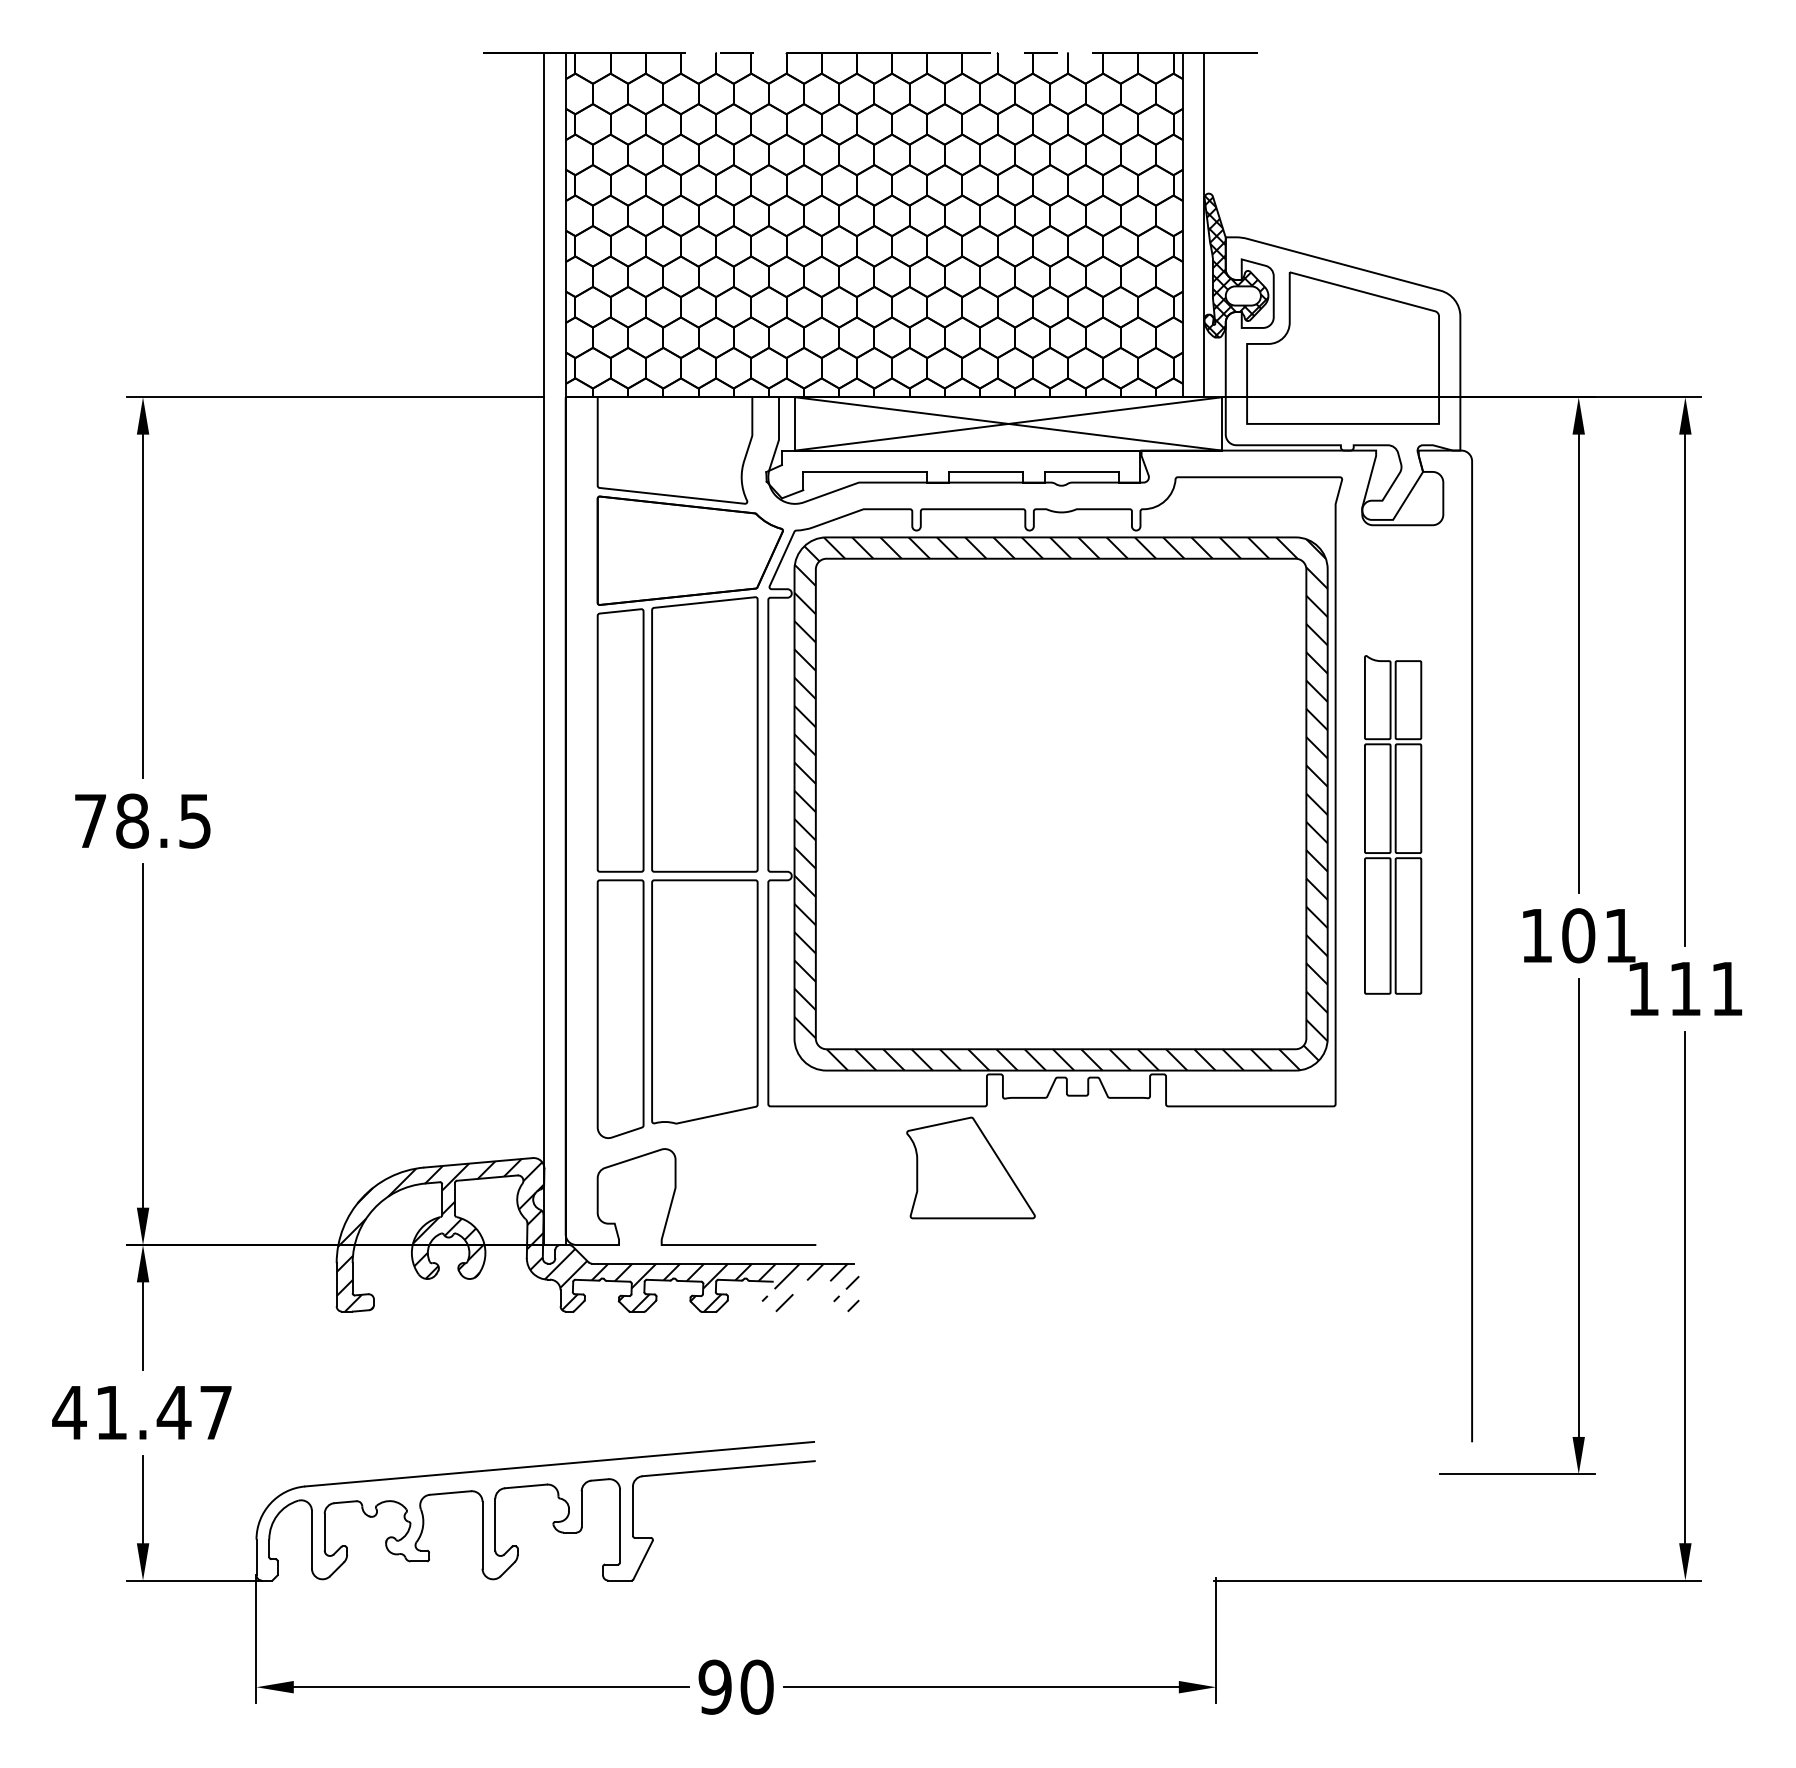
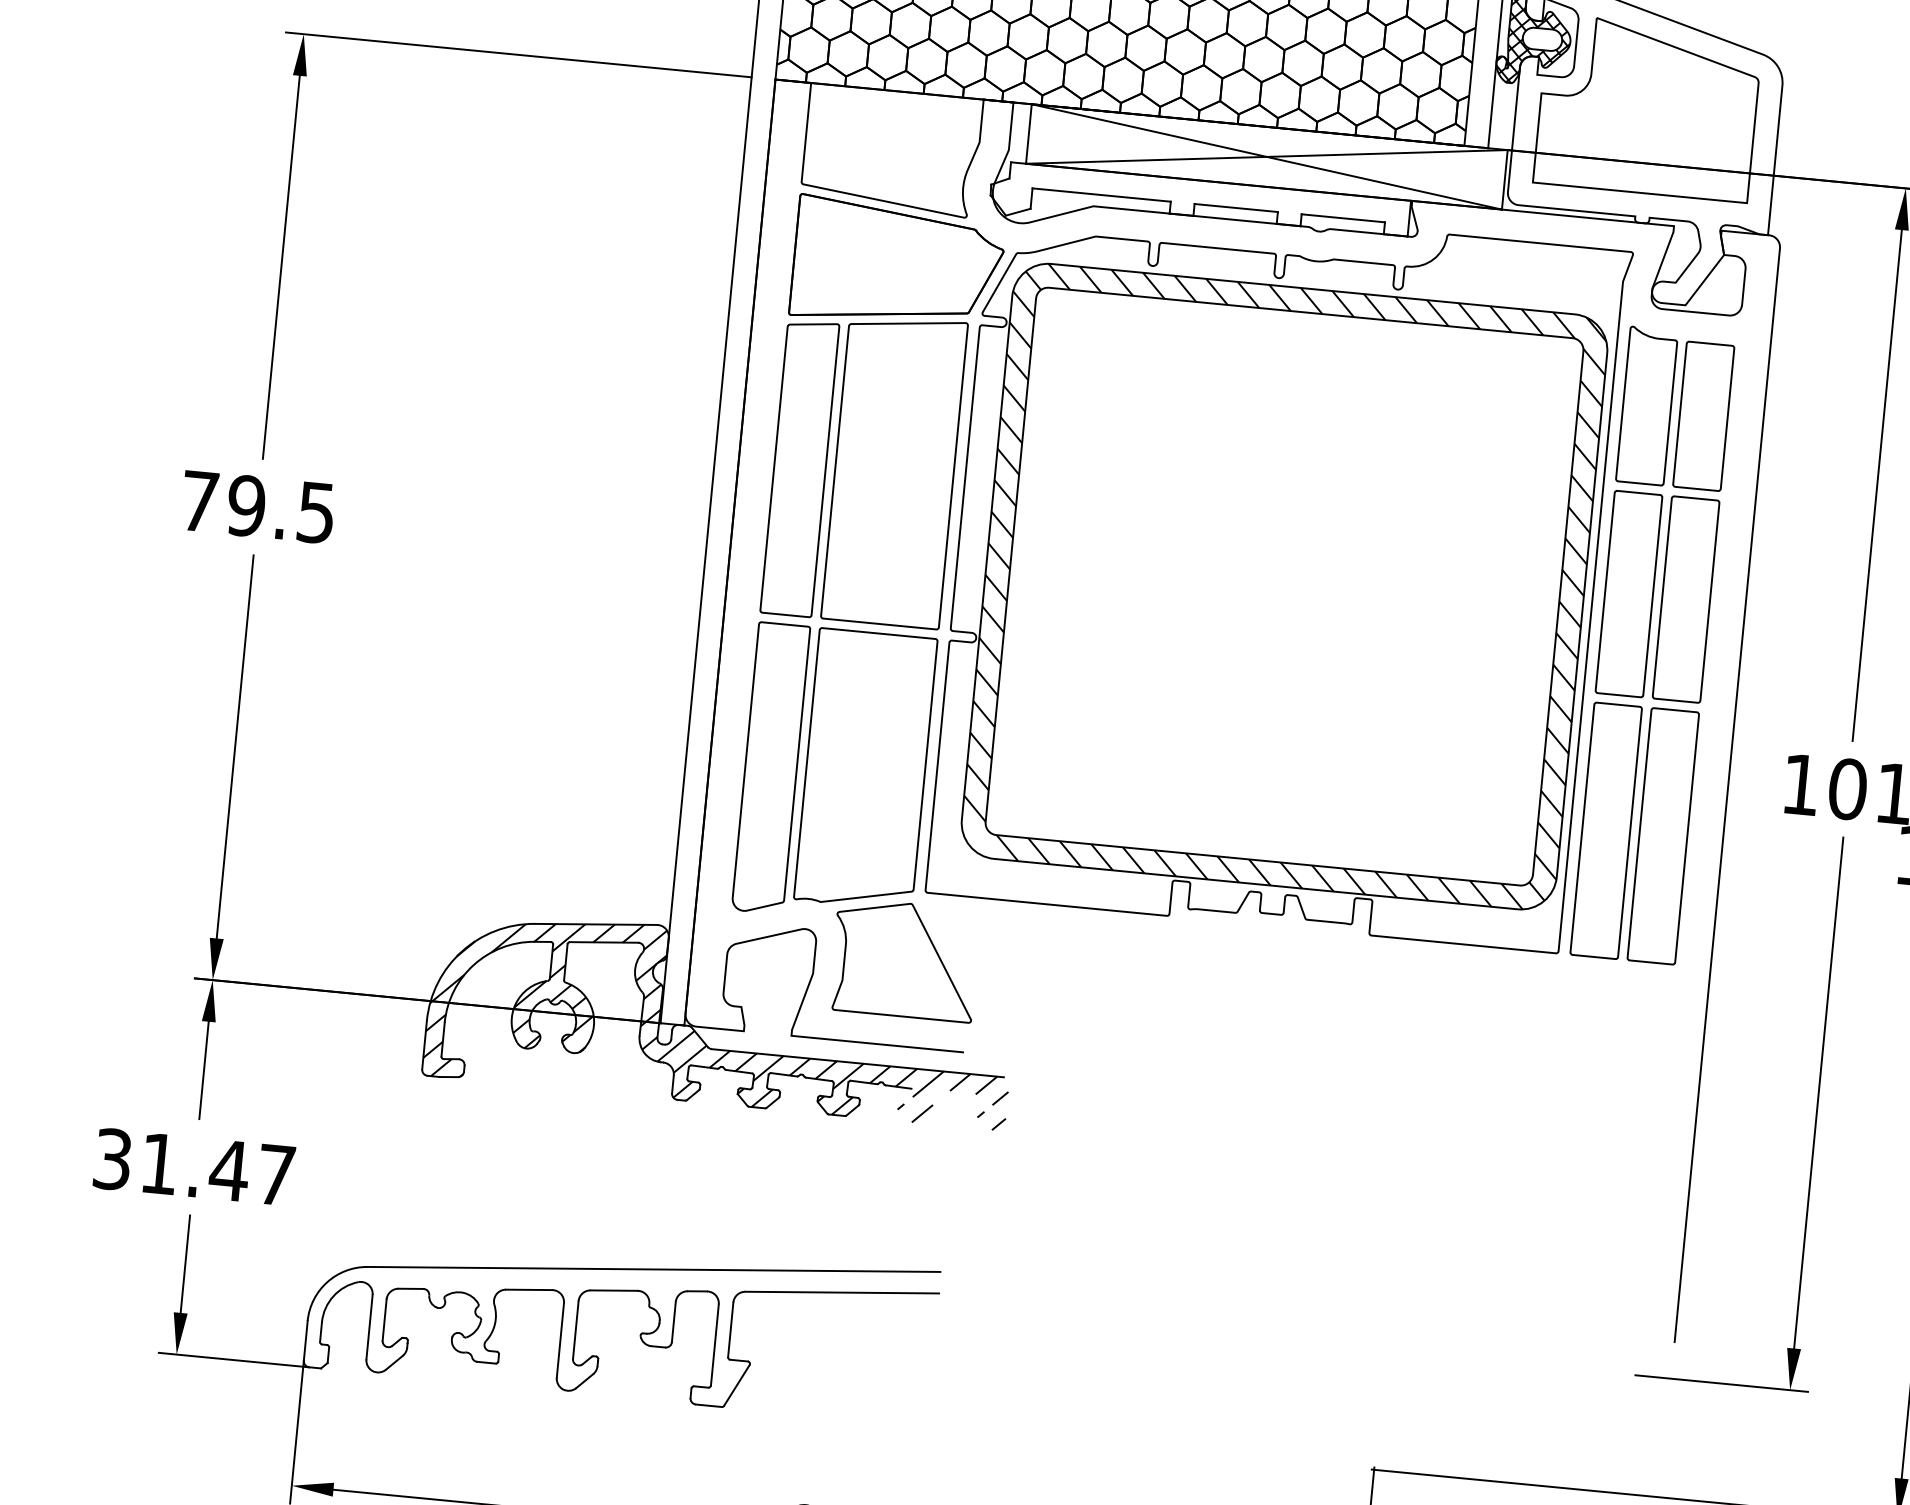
text: (131, 820) -> (245, 505), 78.5 -> 79.5
part: (1392, 824) -> (1652, 645), size x1.67
part: (970, 1167) -> (904, 959), moved
text: (69, 1412) -> (112, 1159), 41.47 -> 31.47

